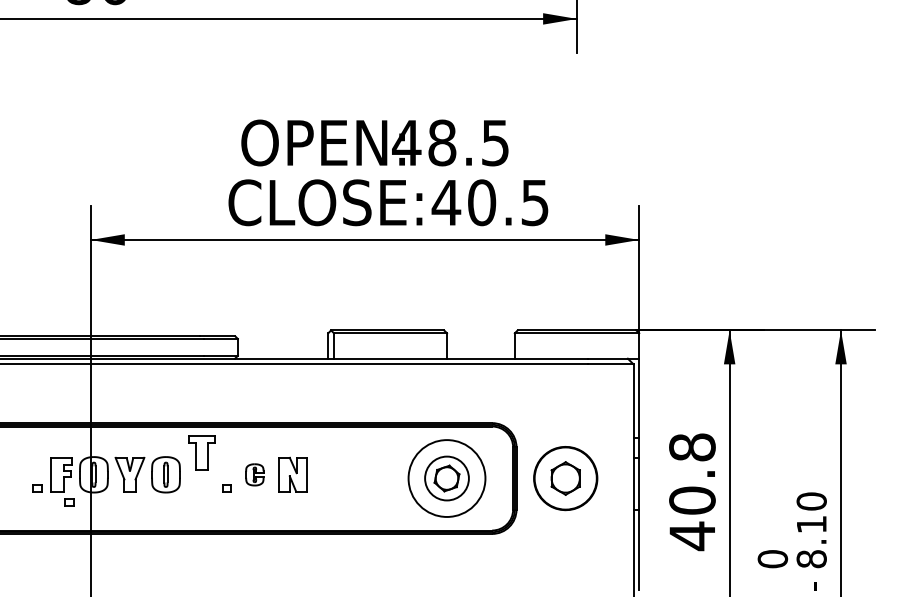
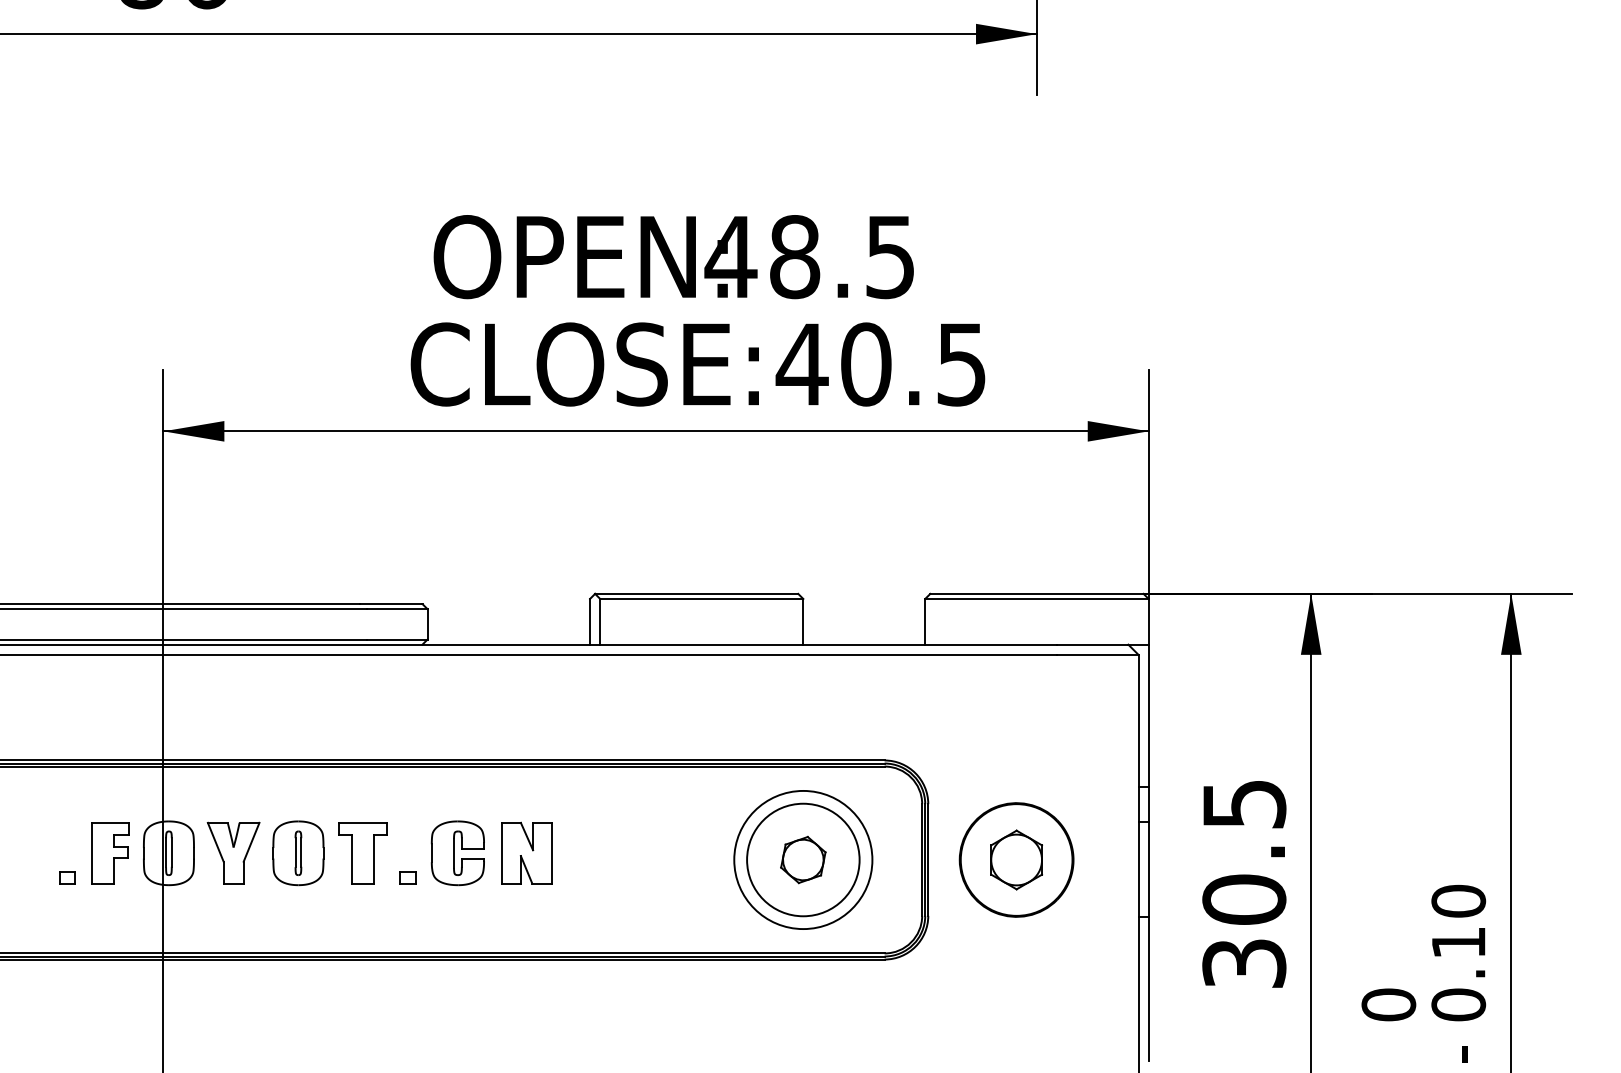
part: (201, 452) -> (362, 852), moved
part: (254, 474) -> (457, 852), size x1.67
circle: (446, 478) -> (802, 859), size x1.43
text: (692, 492) -> (1244, 885), 40.8 -> 30.5
part: (69, 502) -> (124, 903), removed
text: (811, 559) -> (1458, 1005), 8.10 -> 0.10

